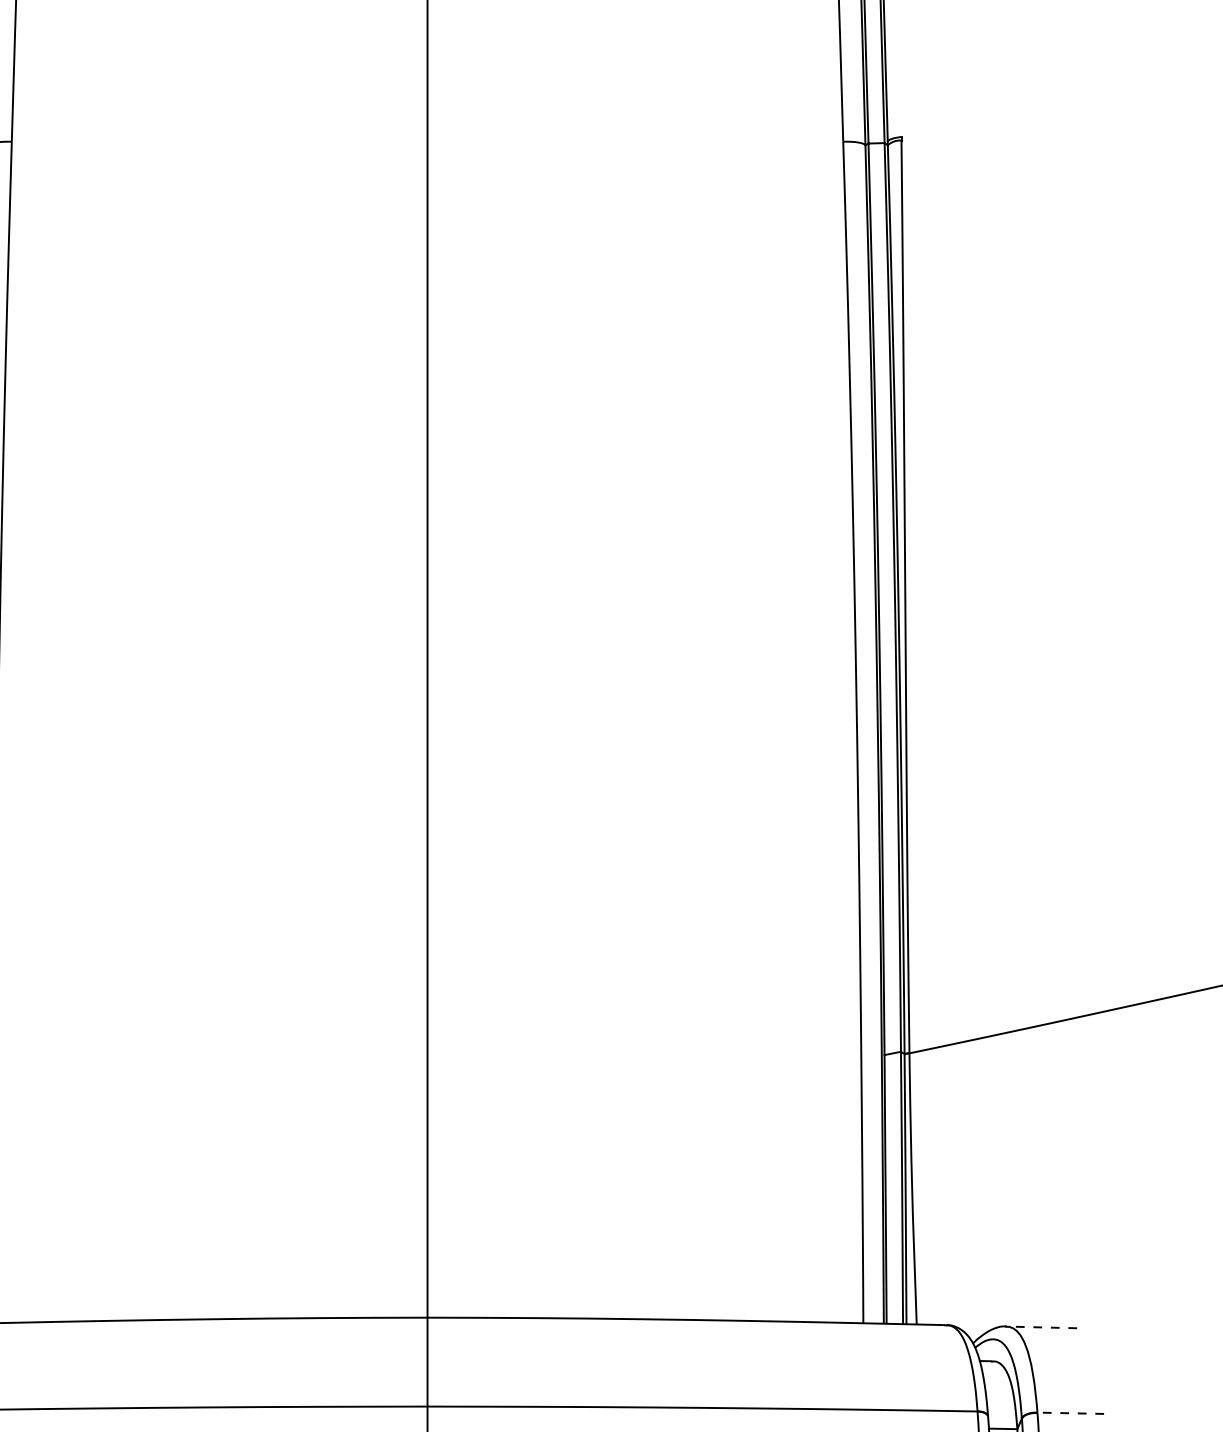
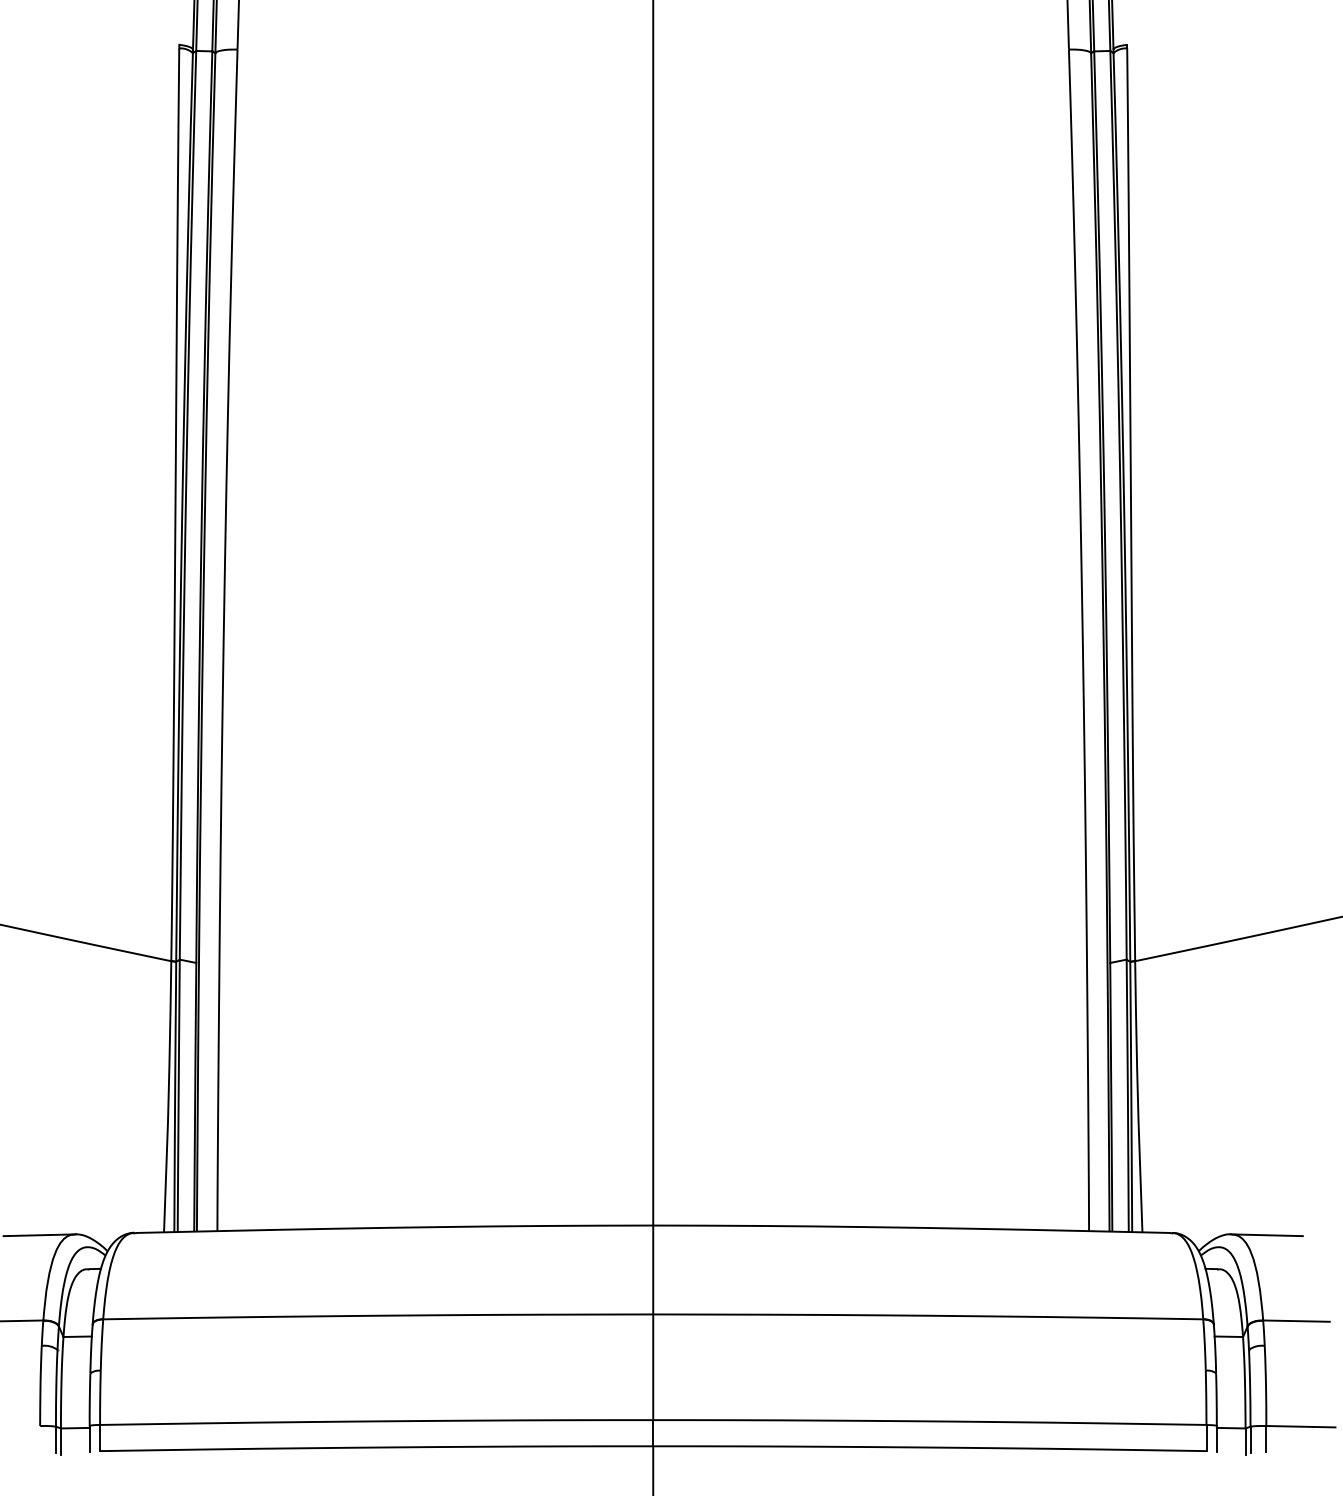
line: (1040, 1327) -> (1266, 1235), dashed -> solid
line: (1069, 1413) -> (1295, 1321), dashed -> solid

